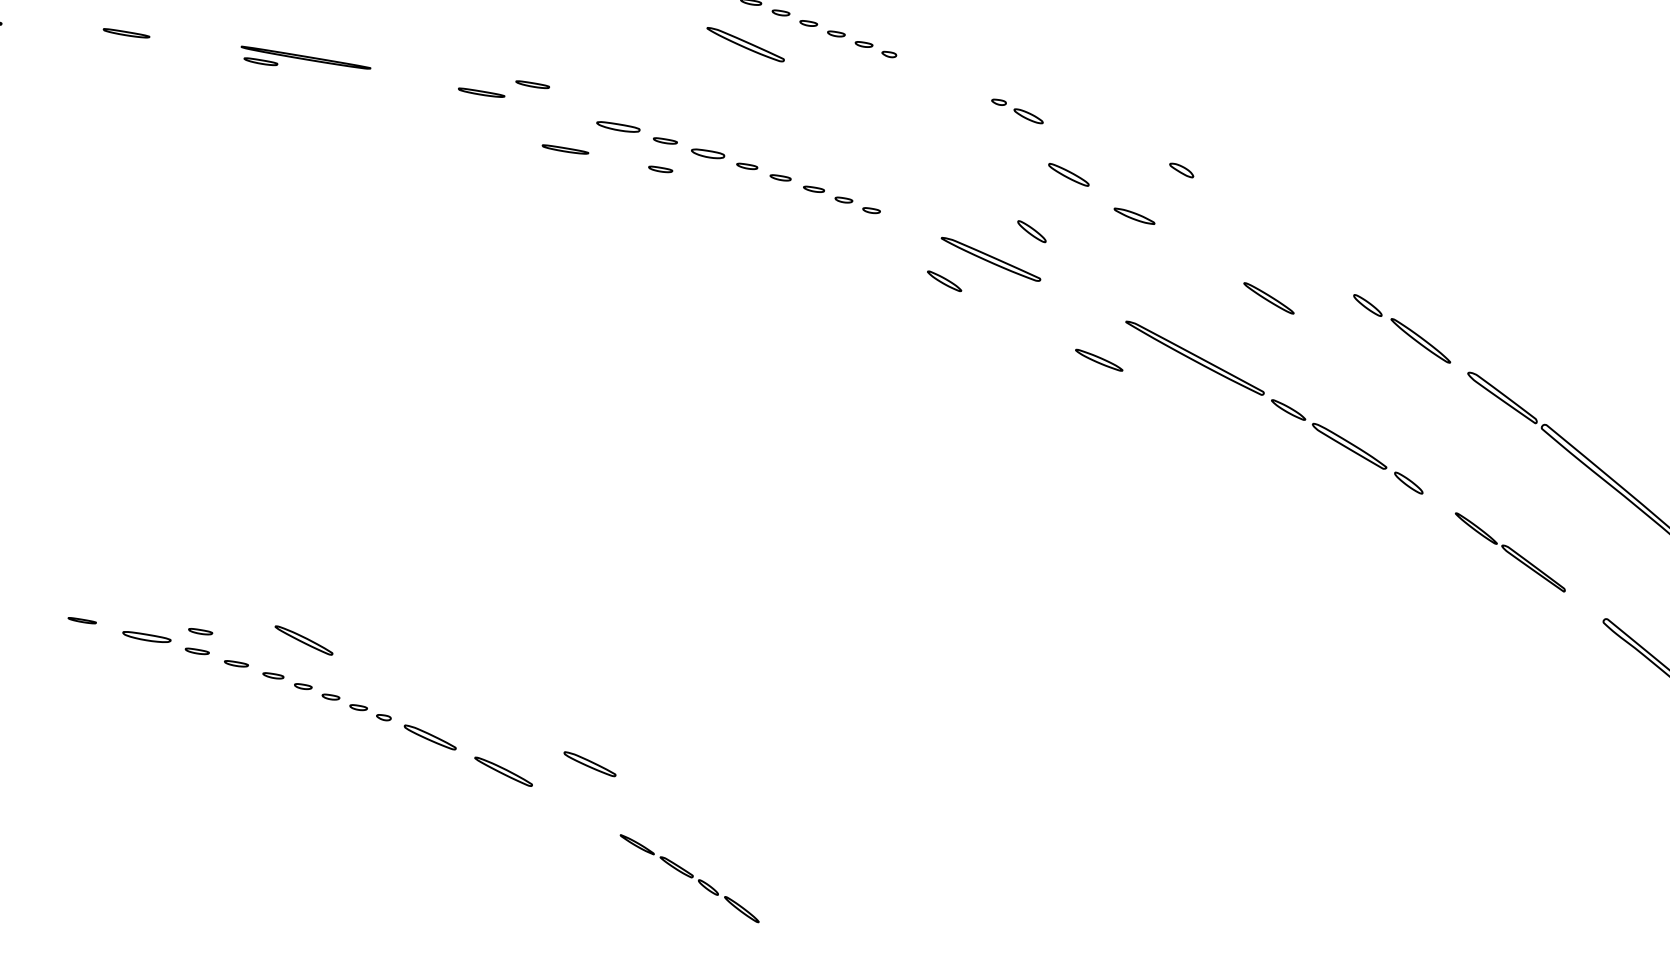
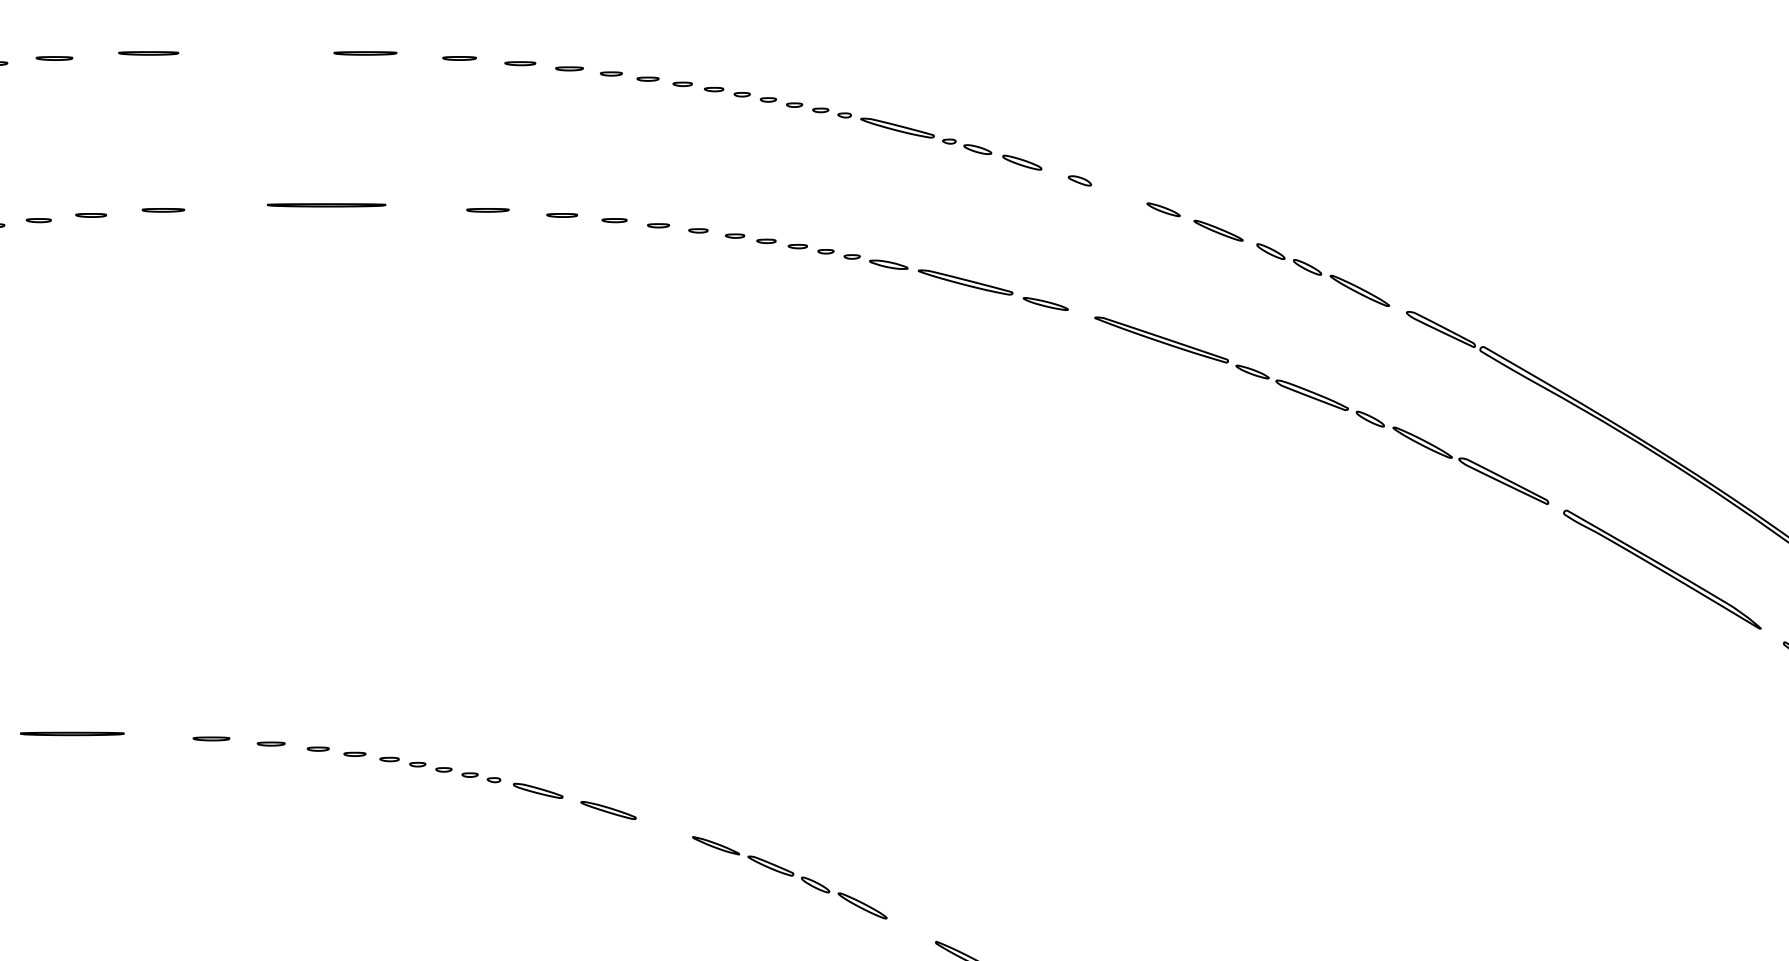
part: (745, 44) -> (897, 127), moved
line: (260, 60) -> (90, 214), moved
line: (532, 83) -> (561, 214), moved
part: (618, 127) -> (614, 220), size x0.62
line: (565, 148) -> (570, 247), removed
part: (708, 153) -> (698, 230), size x0.62
part: (660, 169) -> (658, 251), removed
part: (1181, 169) -> (1079, 180), moved
part: (1069, 174) -> (1022, 162), moved
part: (1134, 215) -> (888, 264), moved
part: (1031, 231) -> (1270, 251), moved
part: (944, 280) -> (1163, 209), moved
part: (1268, 298) -> (1218, 230), moved
part: (1098, 359) -> (1045, 303), moved
part: (1509, 552) -> (1470, 465), size x1.43
part: (82, 620) -> (211, 738), size x1.43
part: (199, 630) -> (317, 730), removed
part: (145, 636) -> (270, 743), size x0.62
part: (303, 640) -> (411, 723), removed
part: (590, 763) -> (684, 790), removed
part: (689, 878) -> (789, 877), size x1.43

